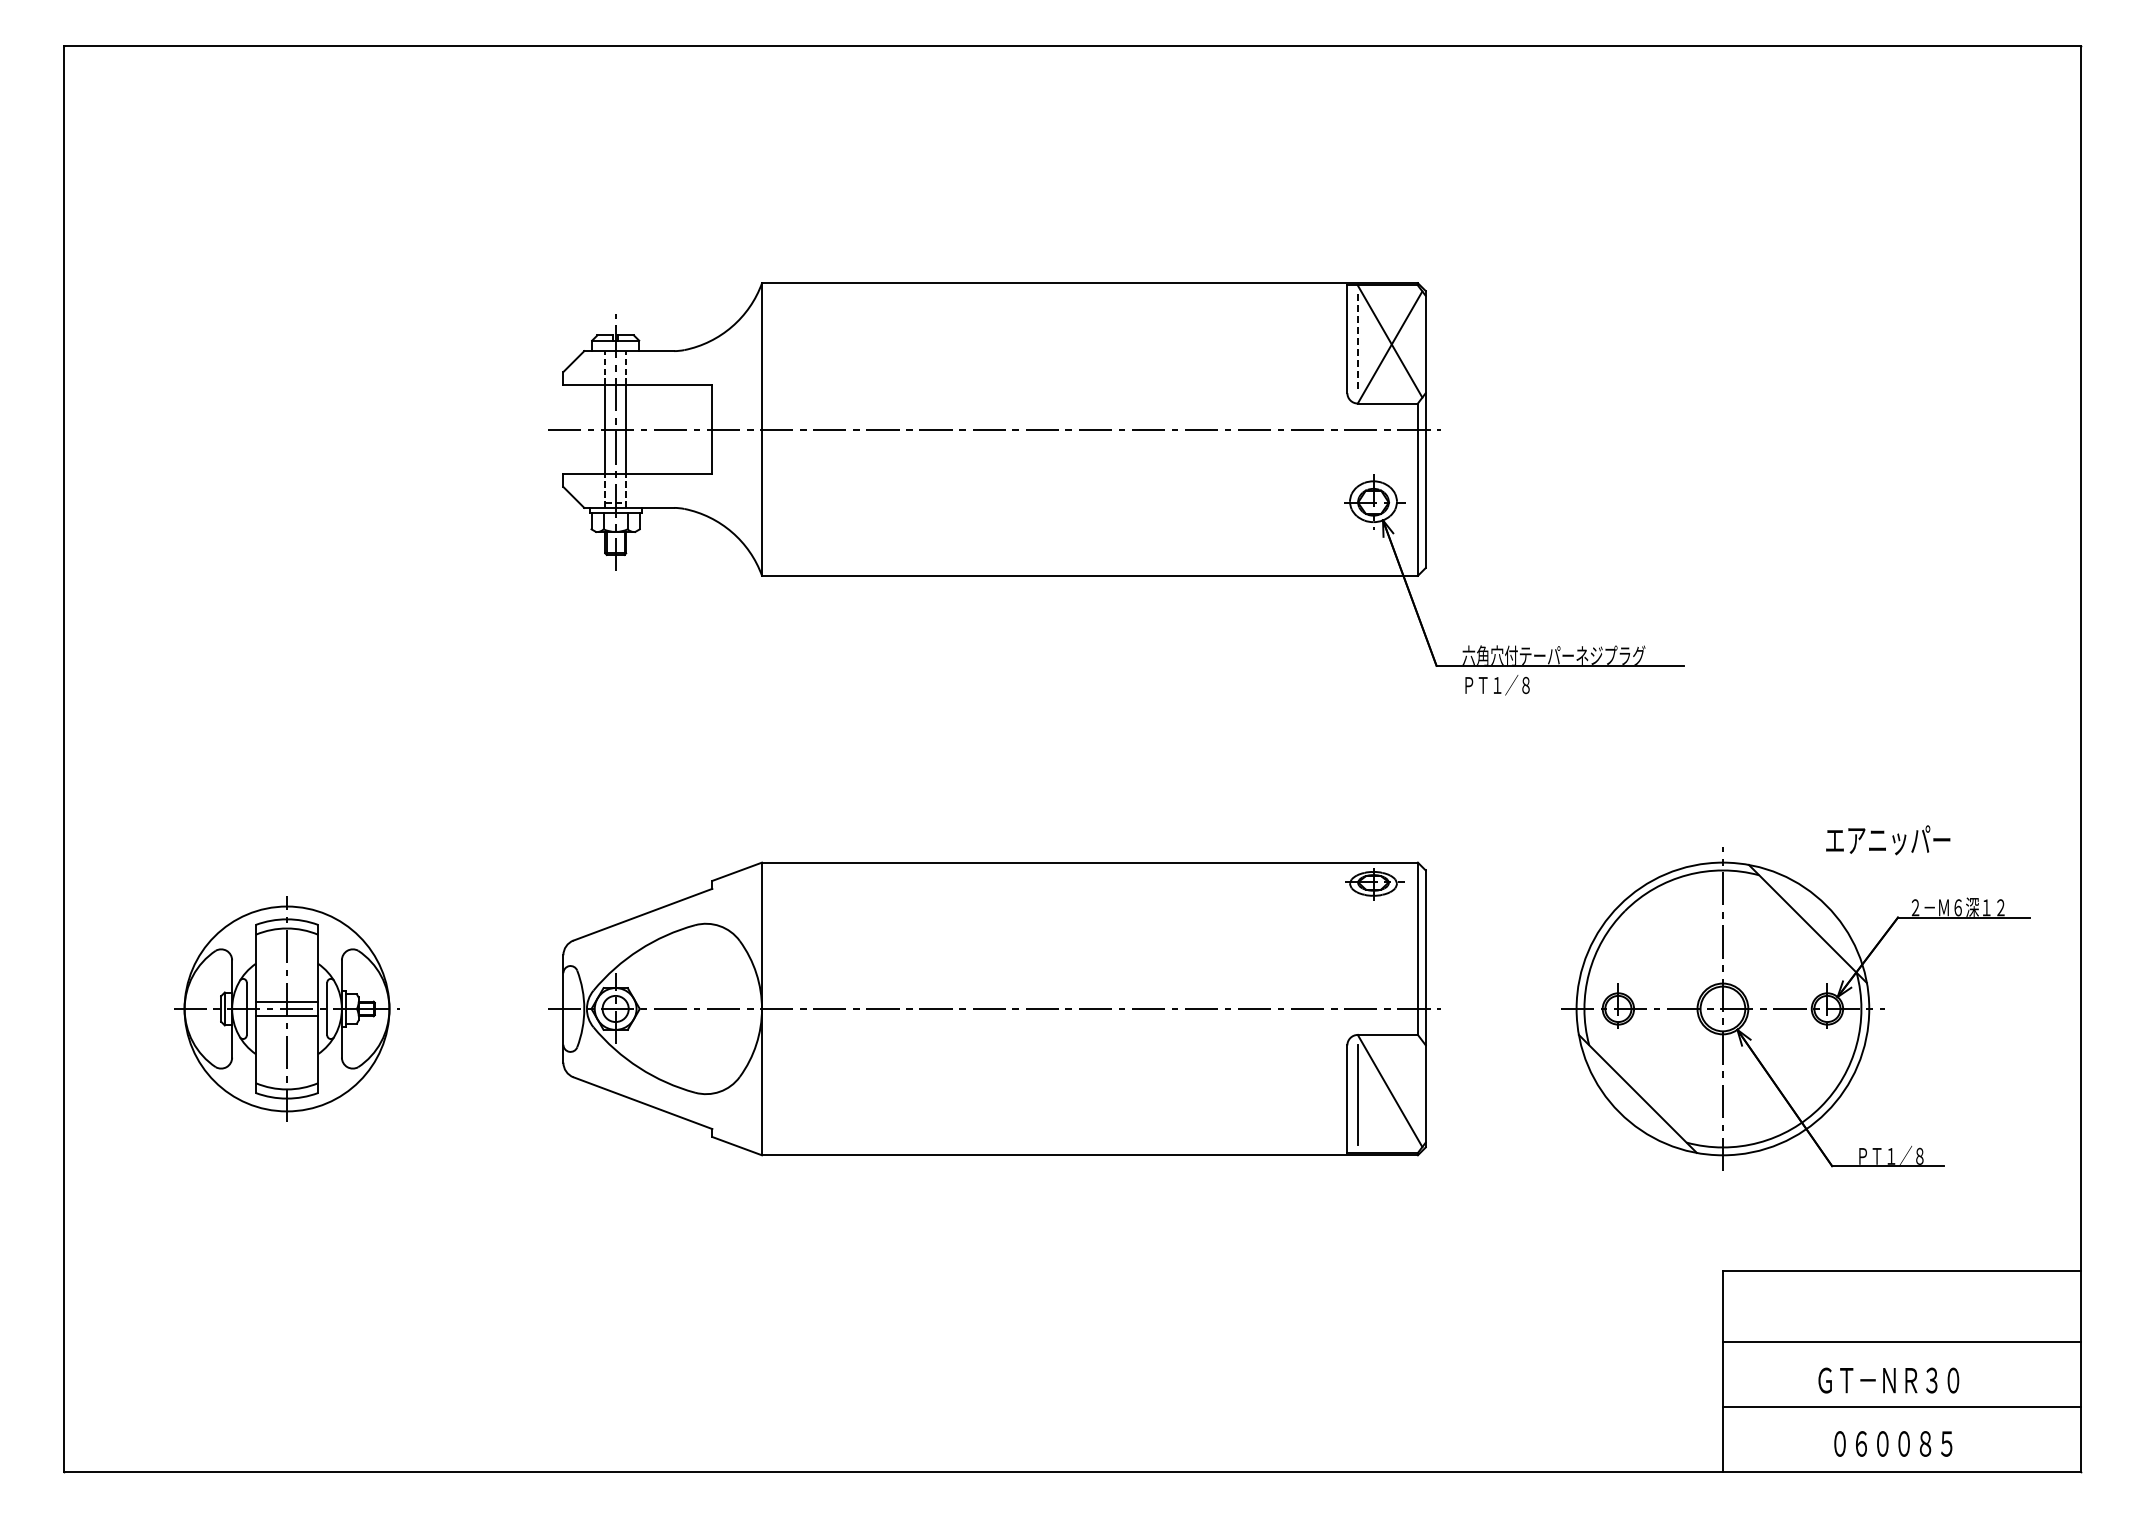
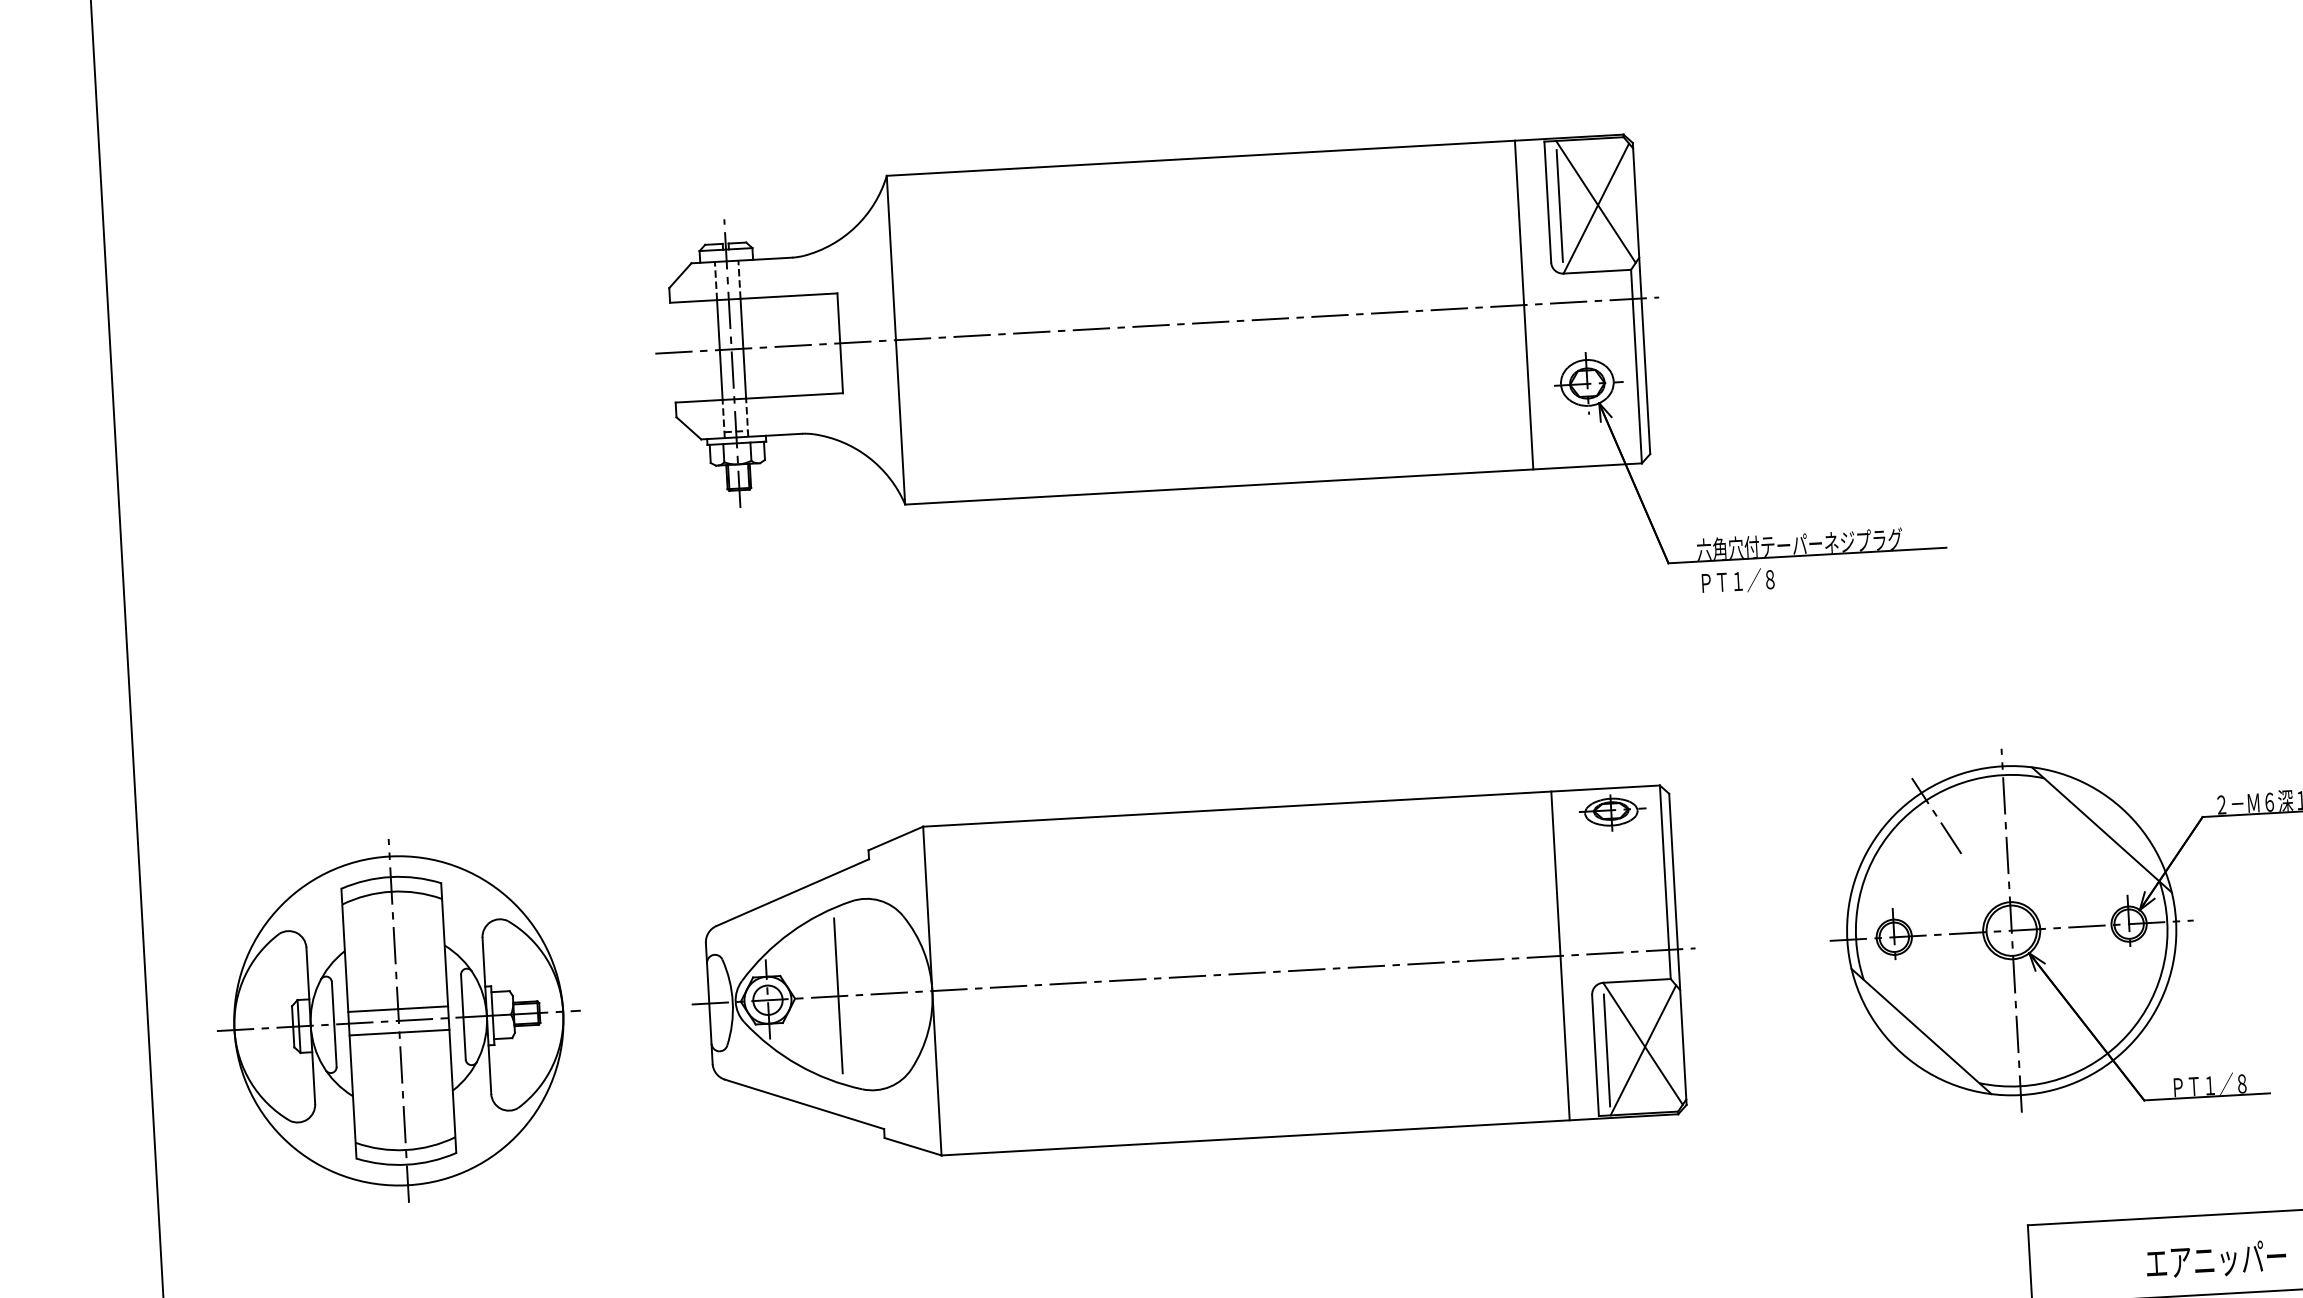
line: (1357, 343) -> (1559, 206), dashed -> solid
line: (1321, 429) -> (1524, 305), added
text: (1888, 840) -> (2216, 1260), moved
line: (1661, 903) -> (1936, 816), added
part: (286, 1008) -> (398, 1020), size x1.43
line: (678, 1008) -> (838, 995), added
line: (1321, 1008) -> (1560, 955), added
line: (1389, 1096) -> (1642, 1049), added

